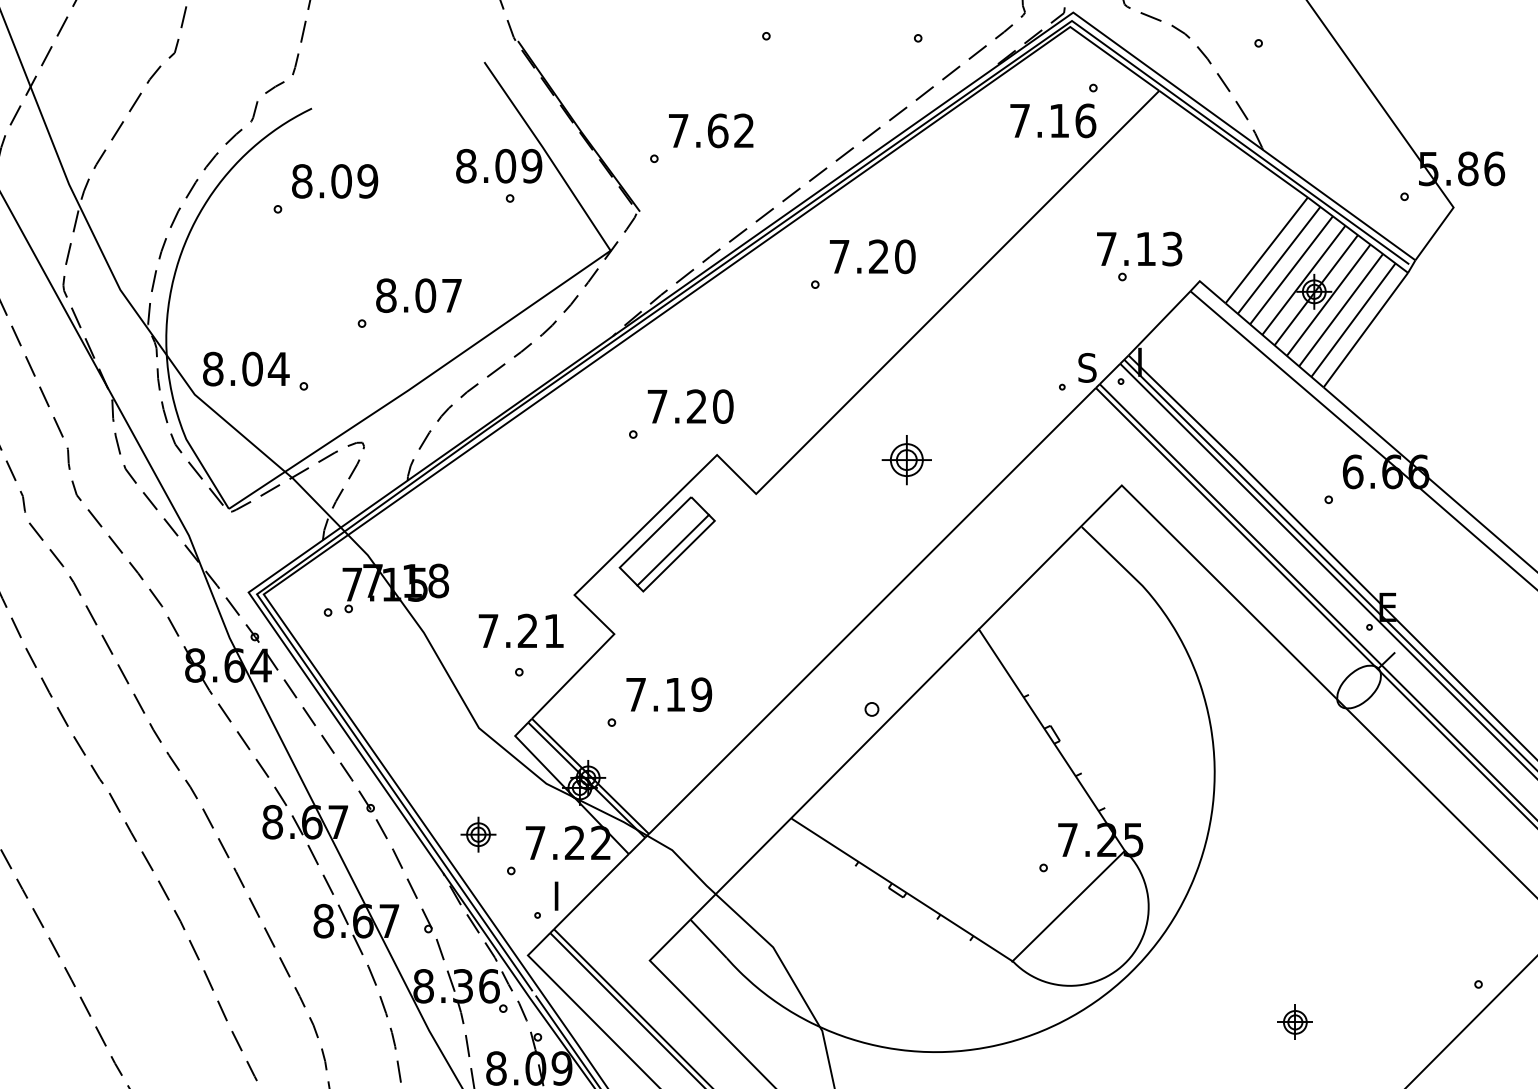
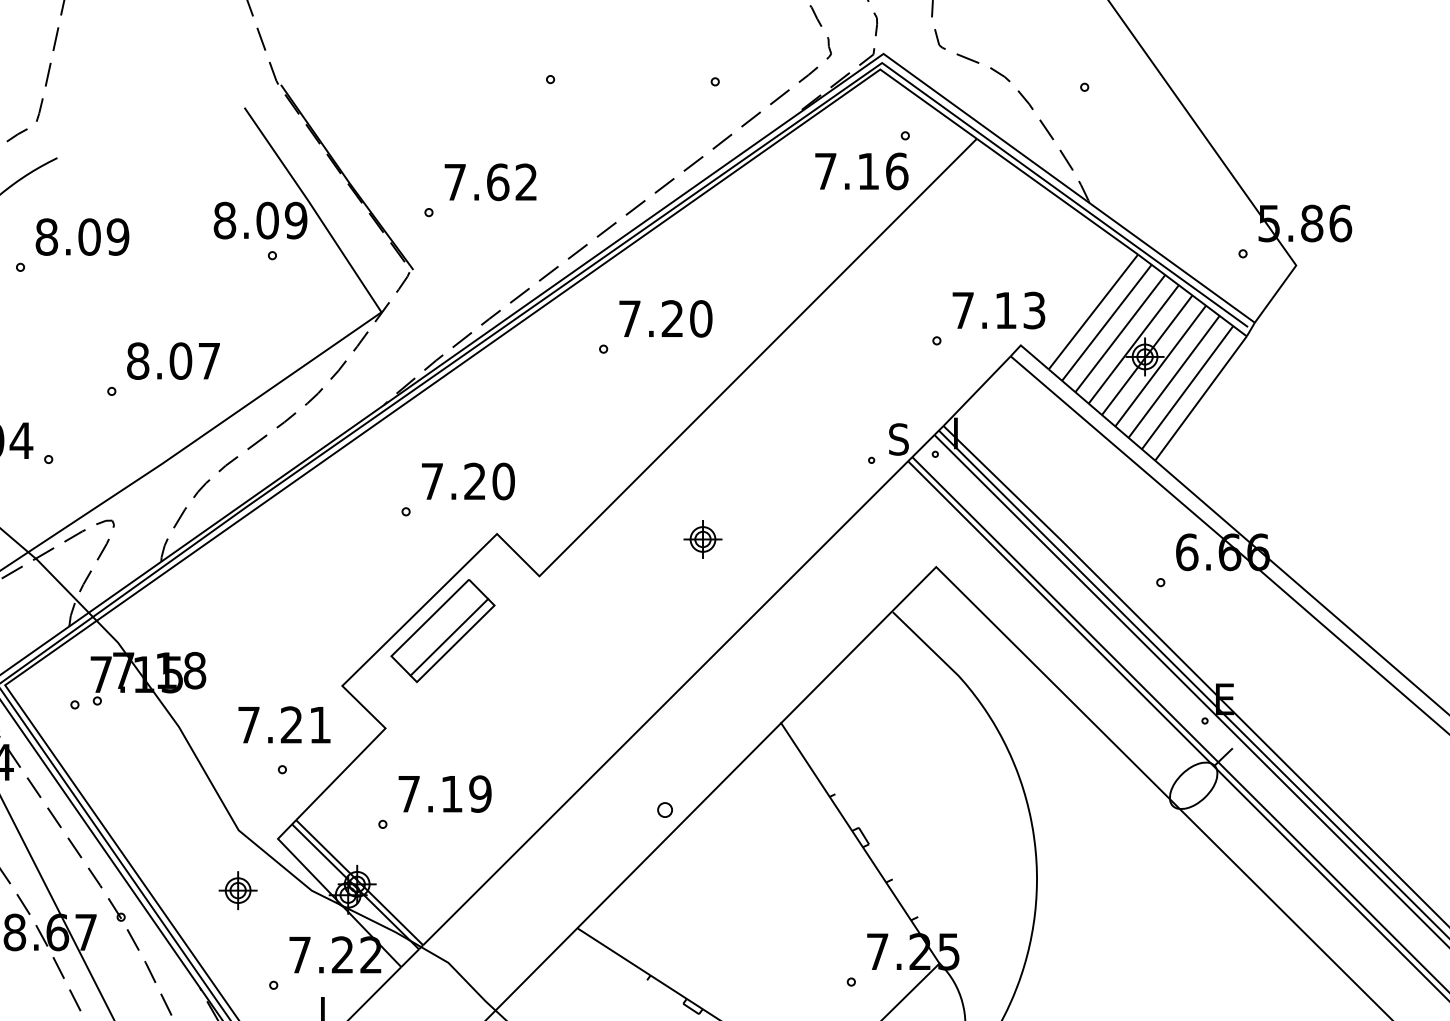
text: (1139, 248) -> (998, 309), moved
part: (906, 459) -> (702, 538), size x0.71
part: (478, 834) -> (238, 890), moved

